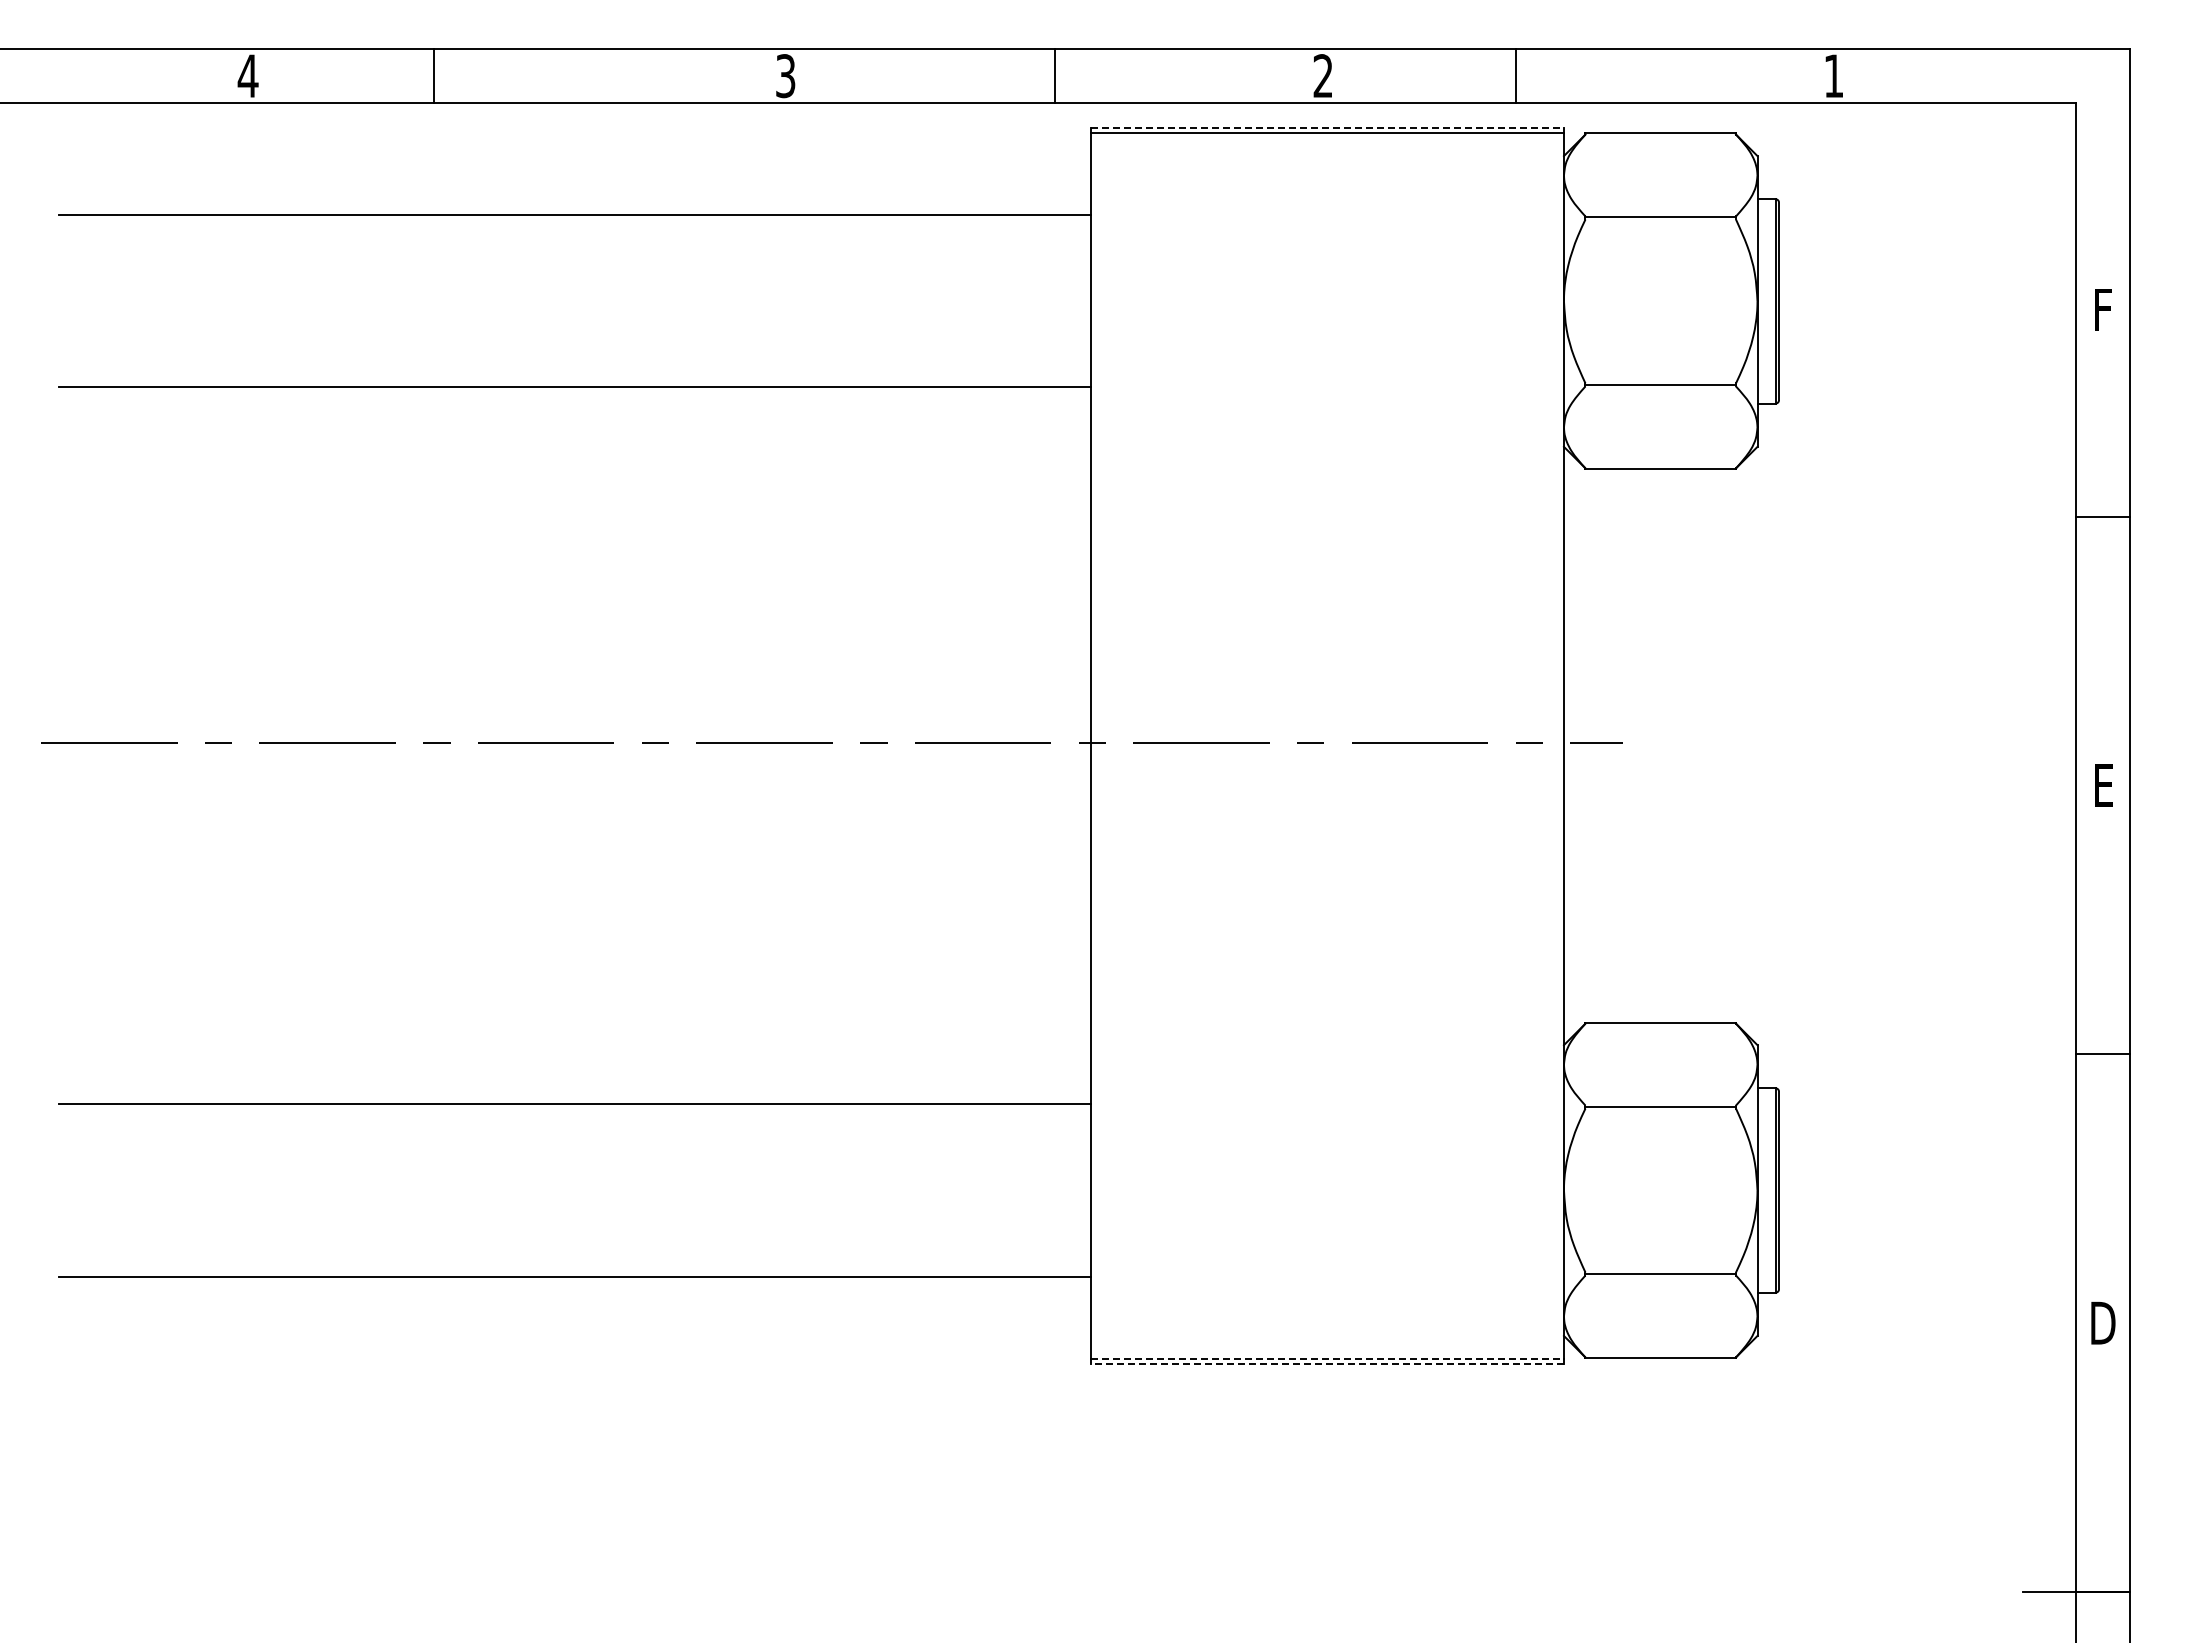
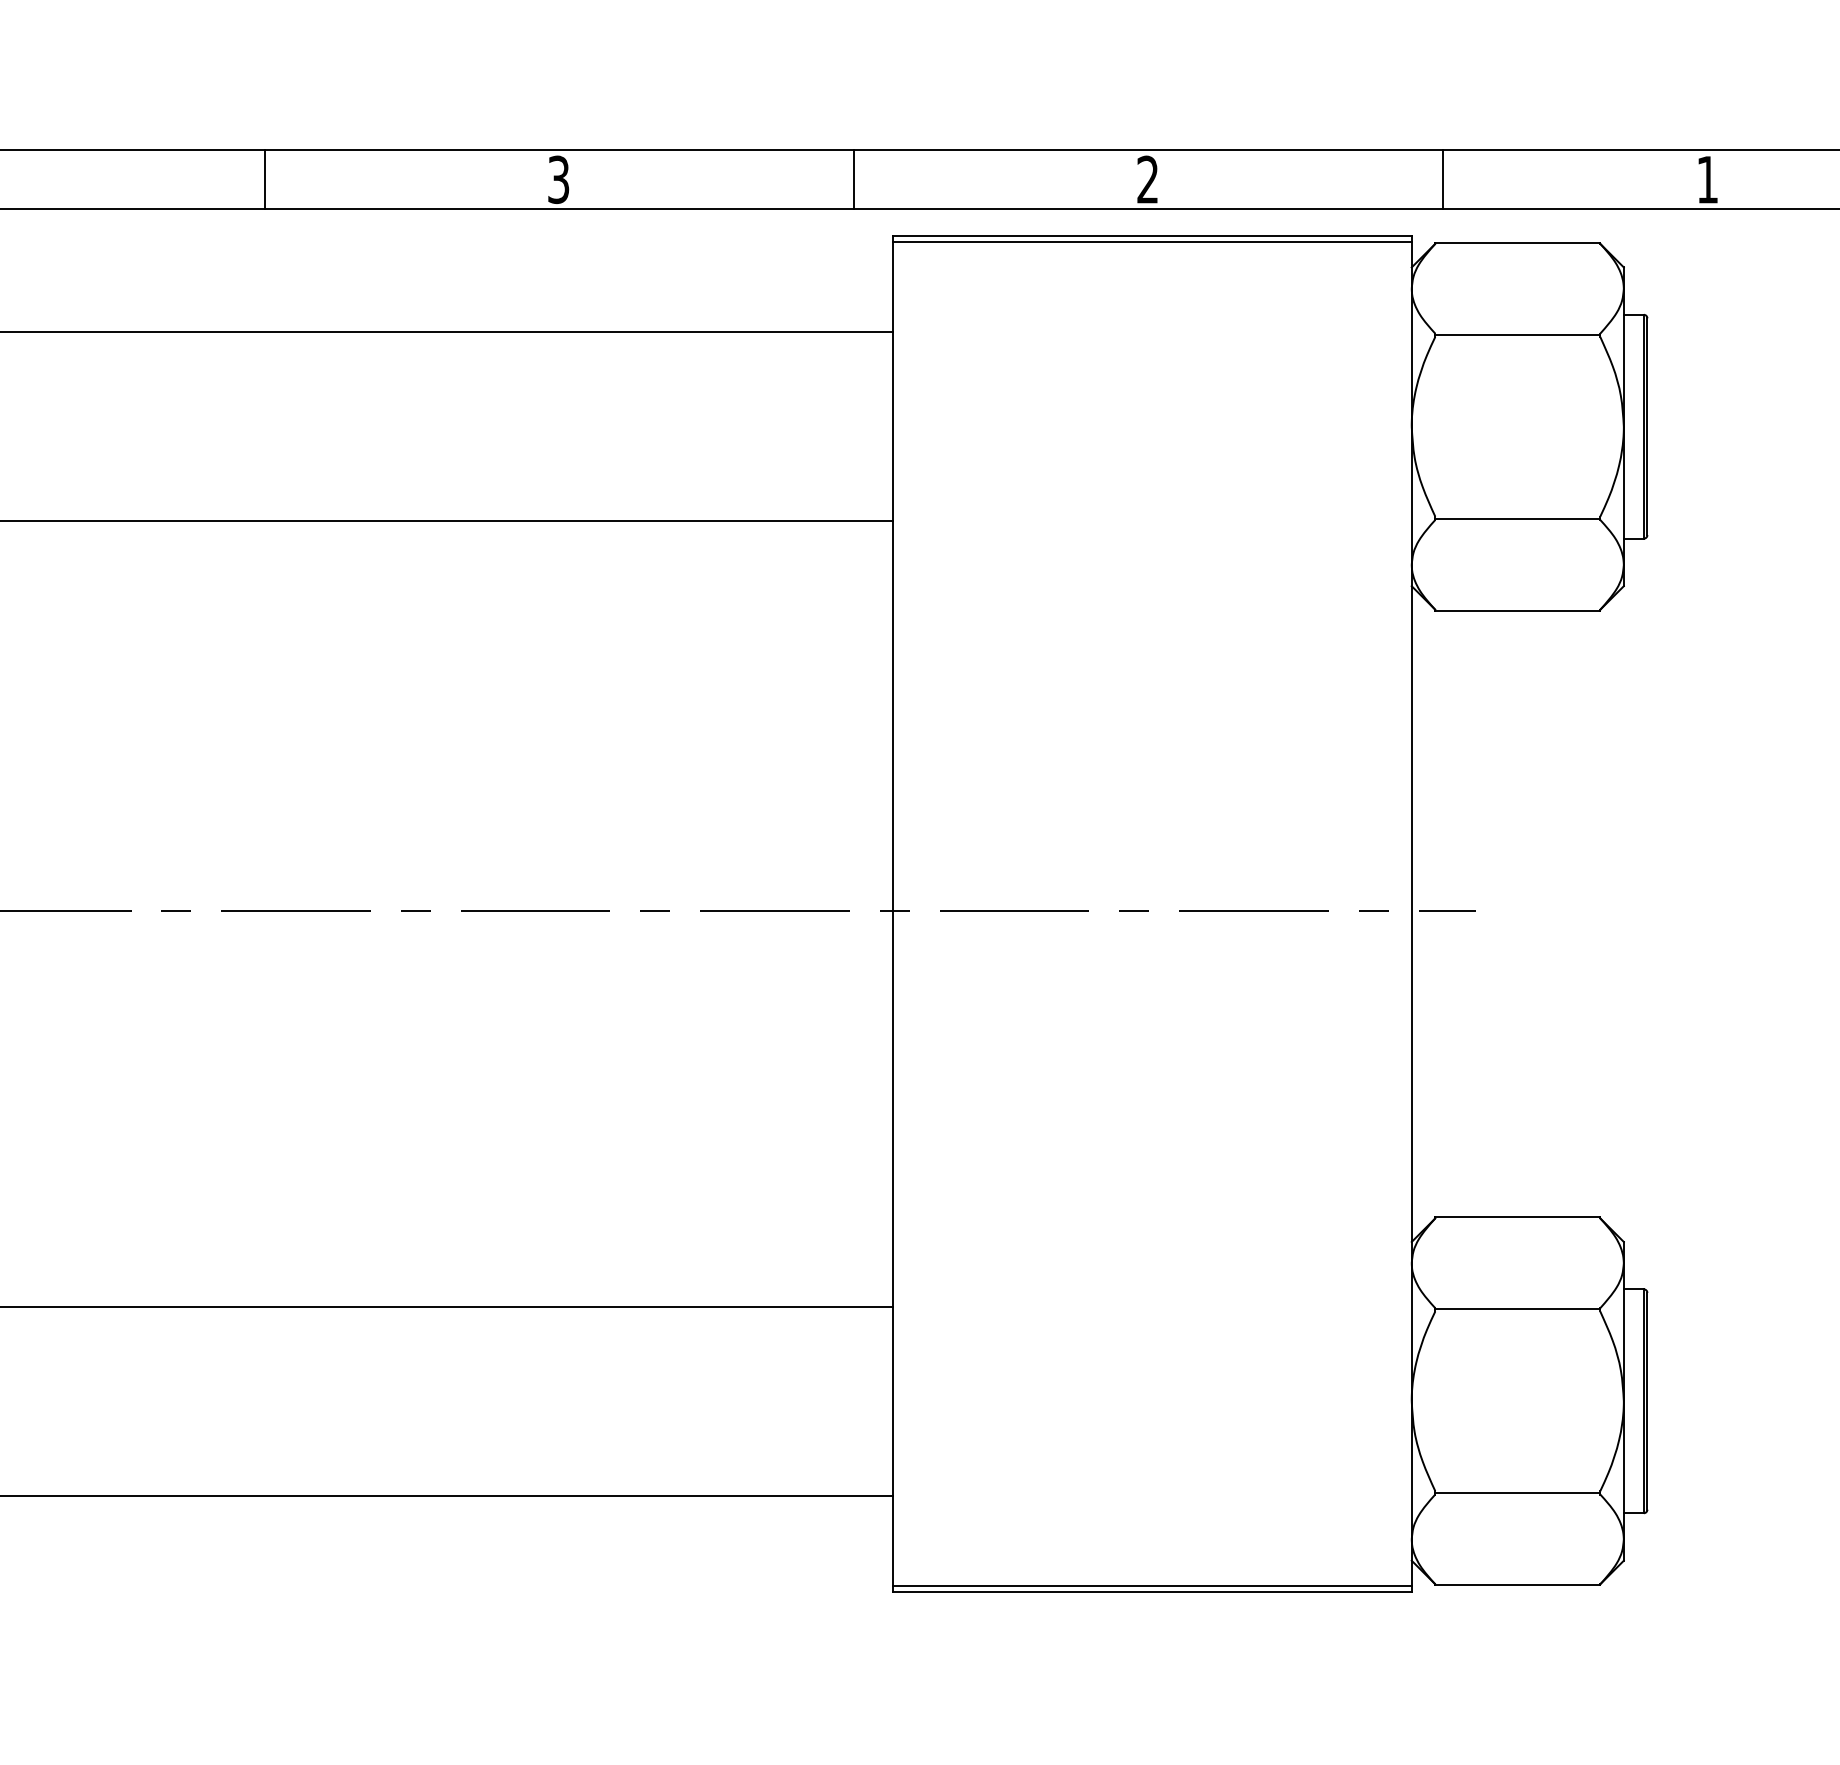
line: (433, 75) -> (264, 179), moved
line: (1515, 75) -> (1443, 179), moved
line: (1327, 127) -> (1152, 236), dashed -> solid
line: (1327, 1358) -> (1152, 1585), dashed -> solid
line: (1327, 1364) -> (1152, 1592), dashed -> solid

